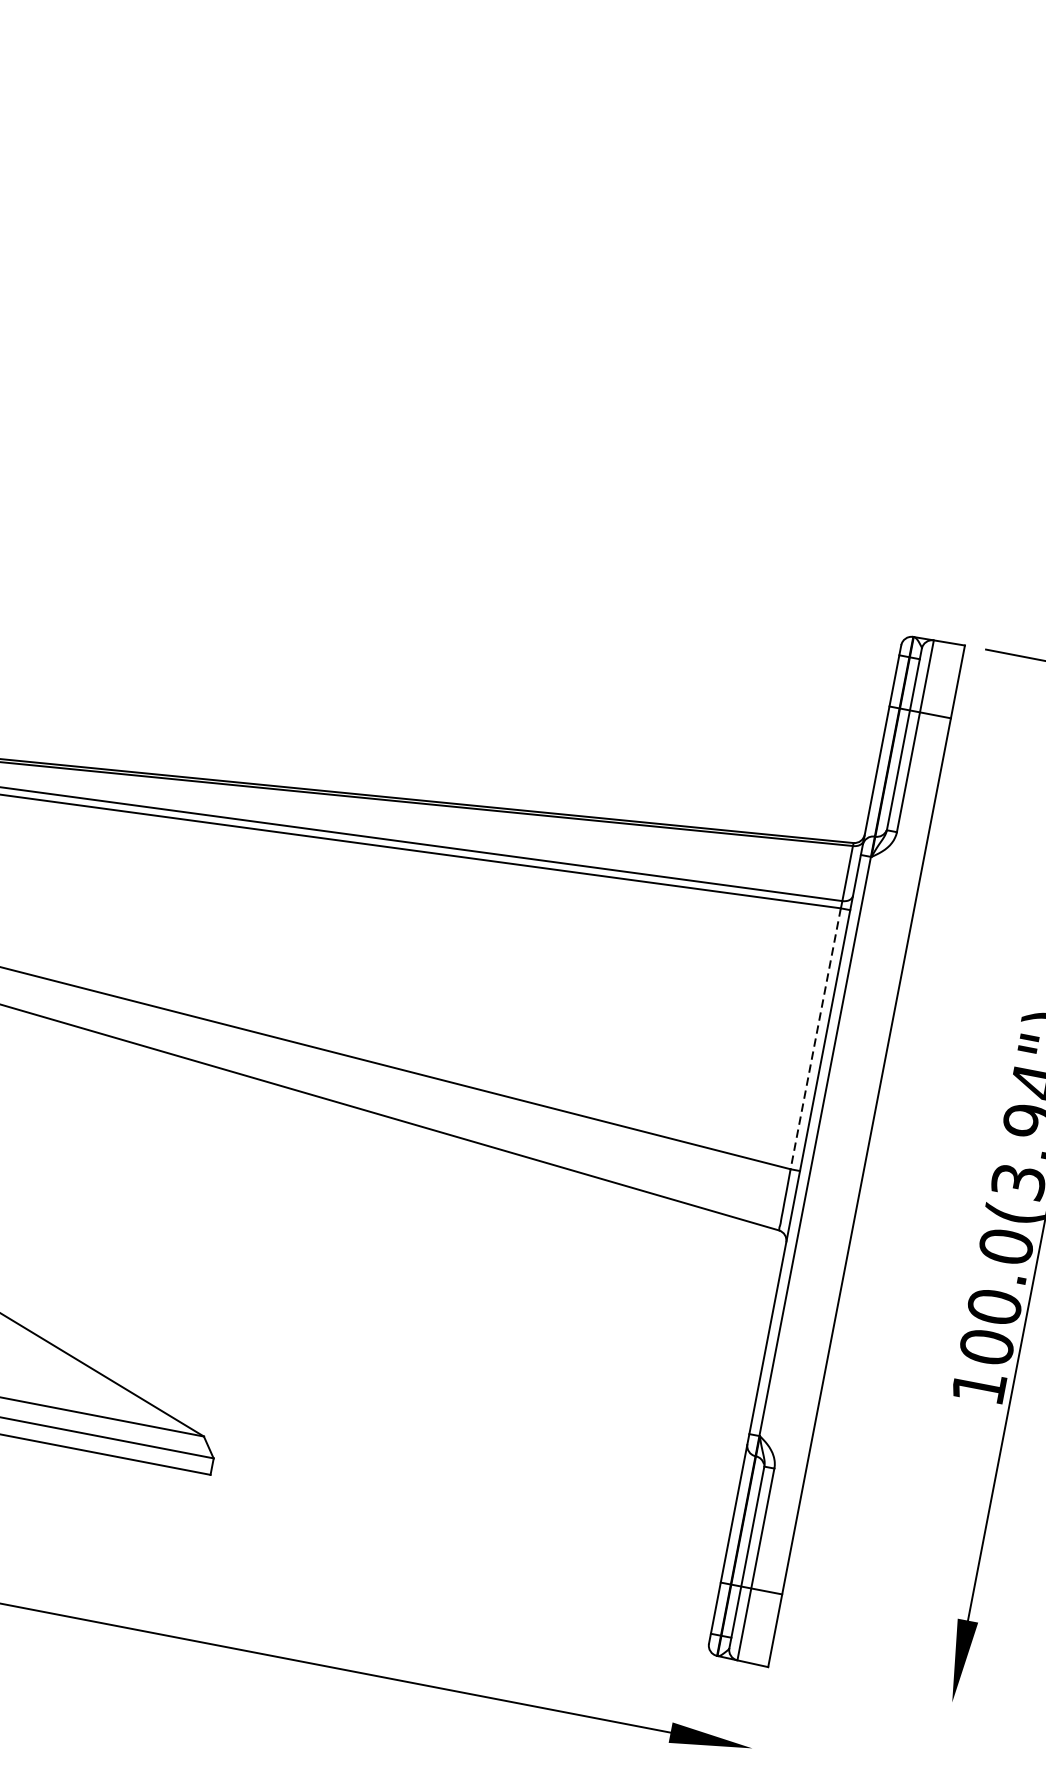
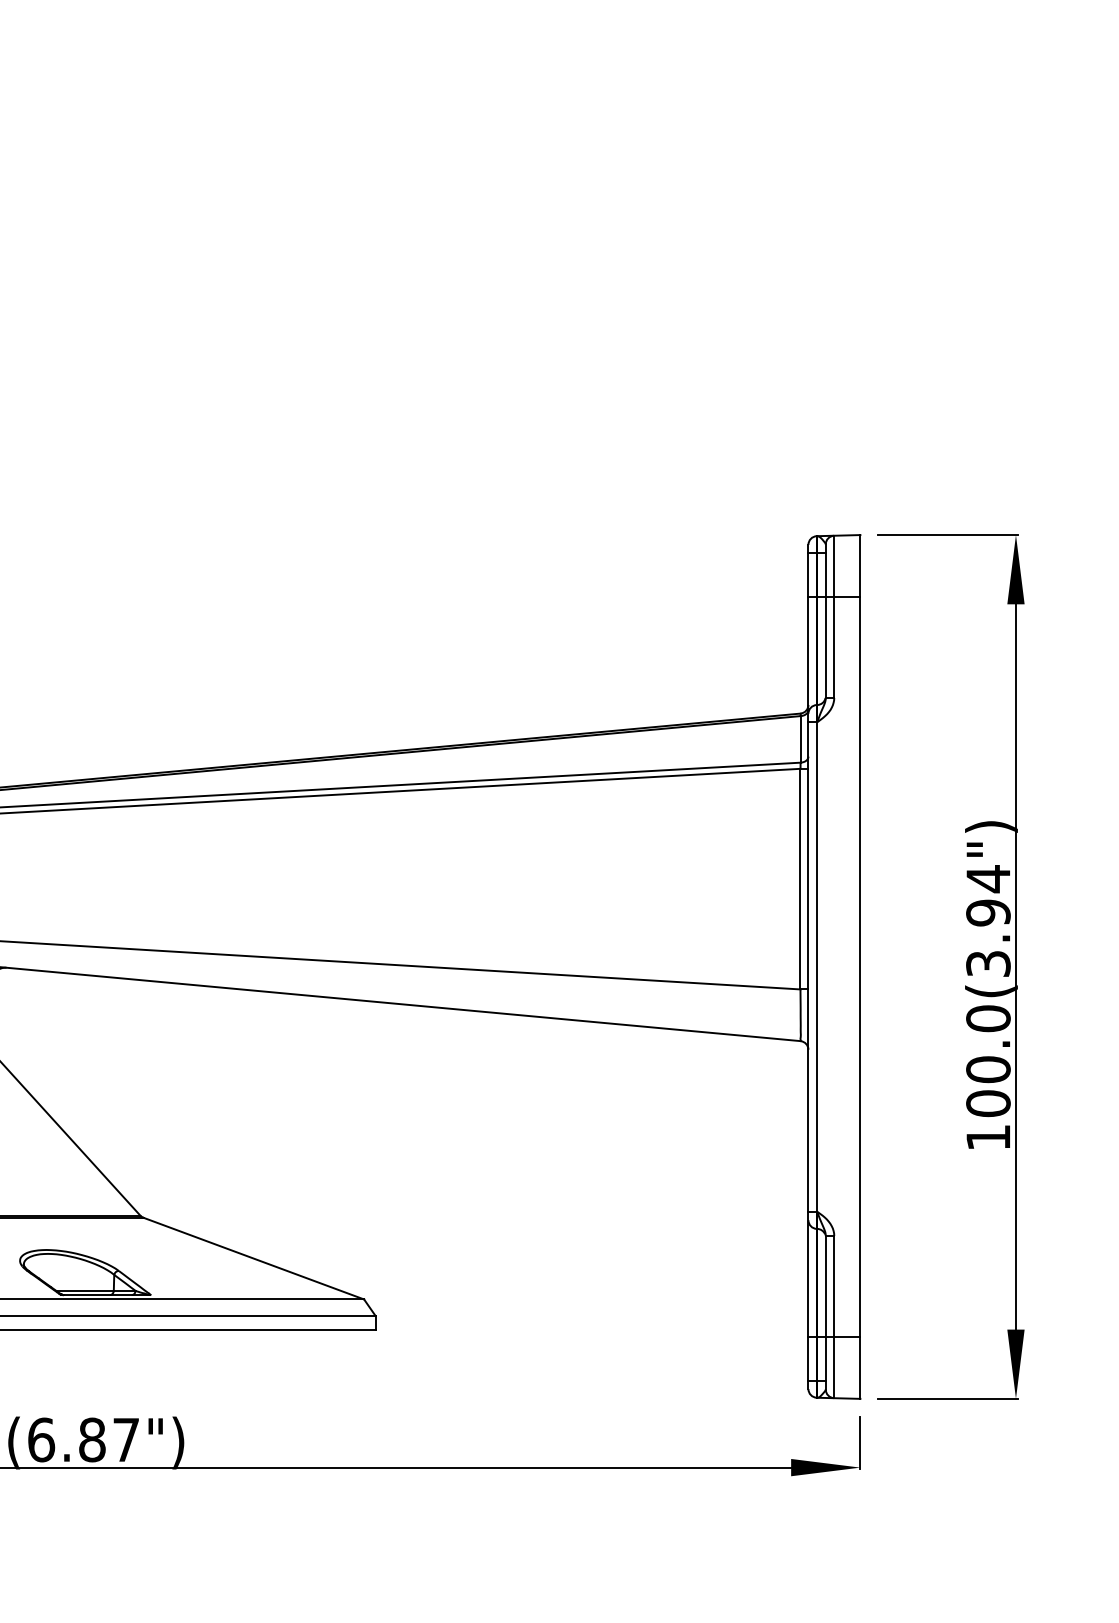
line: (815, 1039) -> (800, 879), dashed -> solid
line: (871, 1686) -> (947, 1398), added
line: (758, 1718) -> (860, 1442), added

